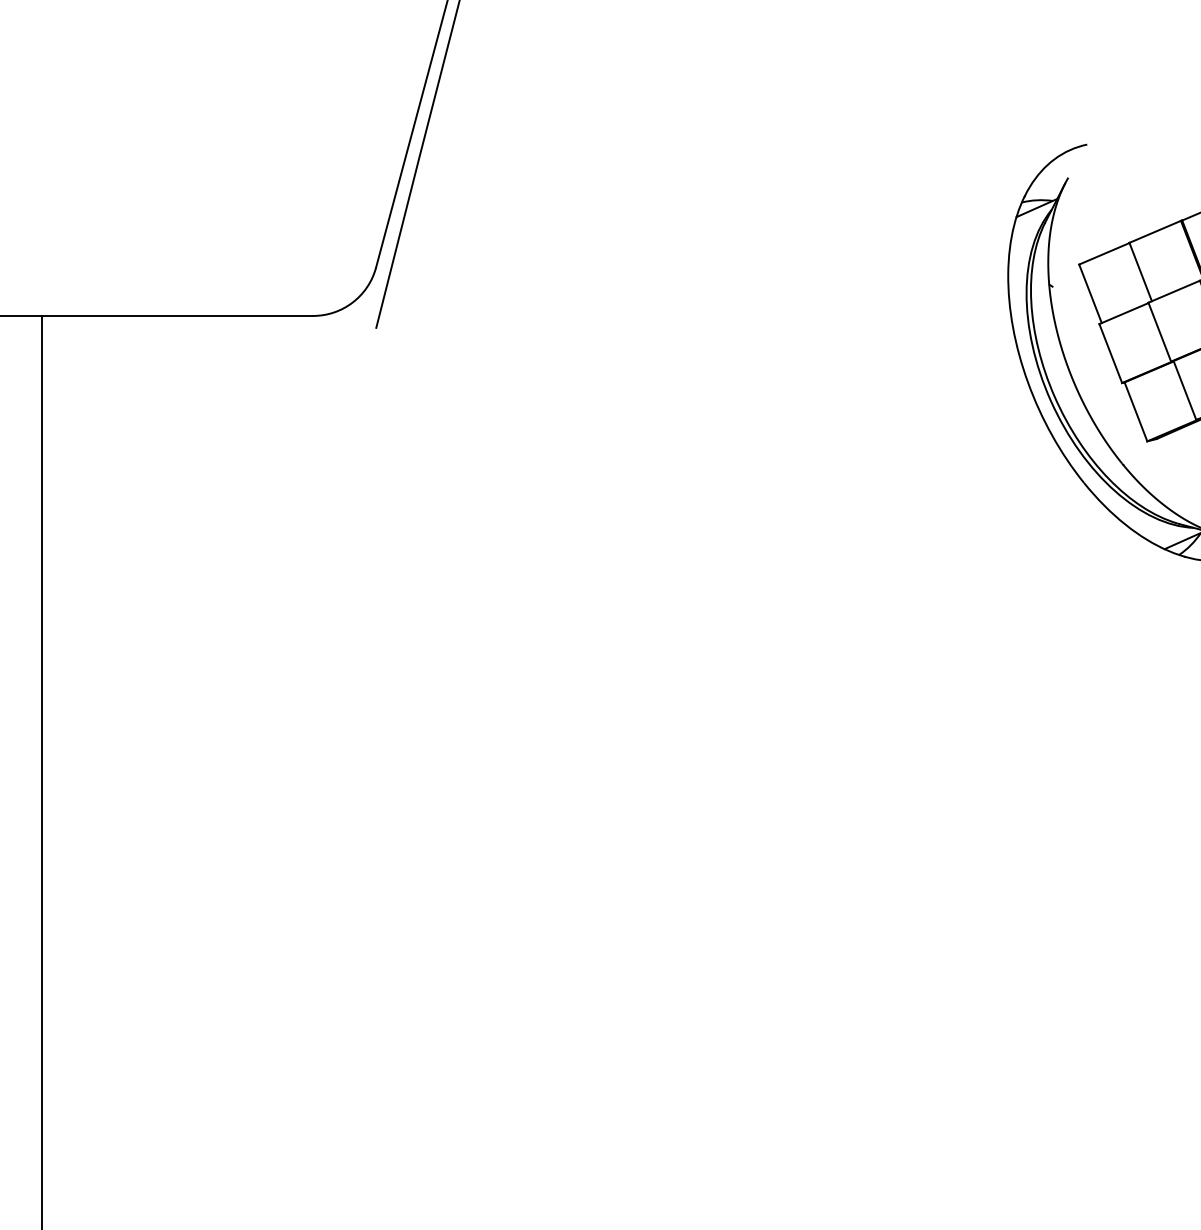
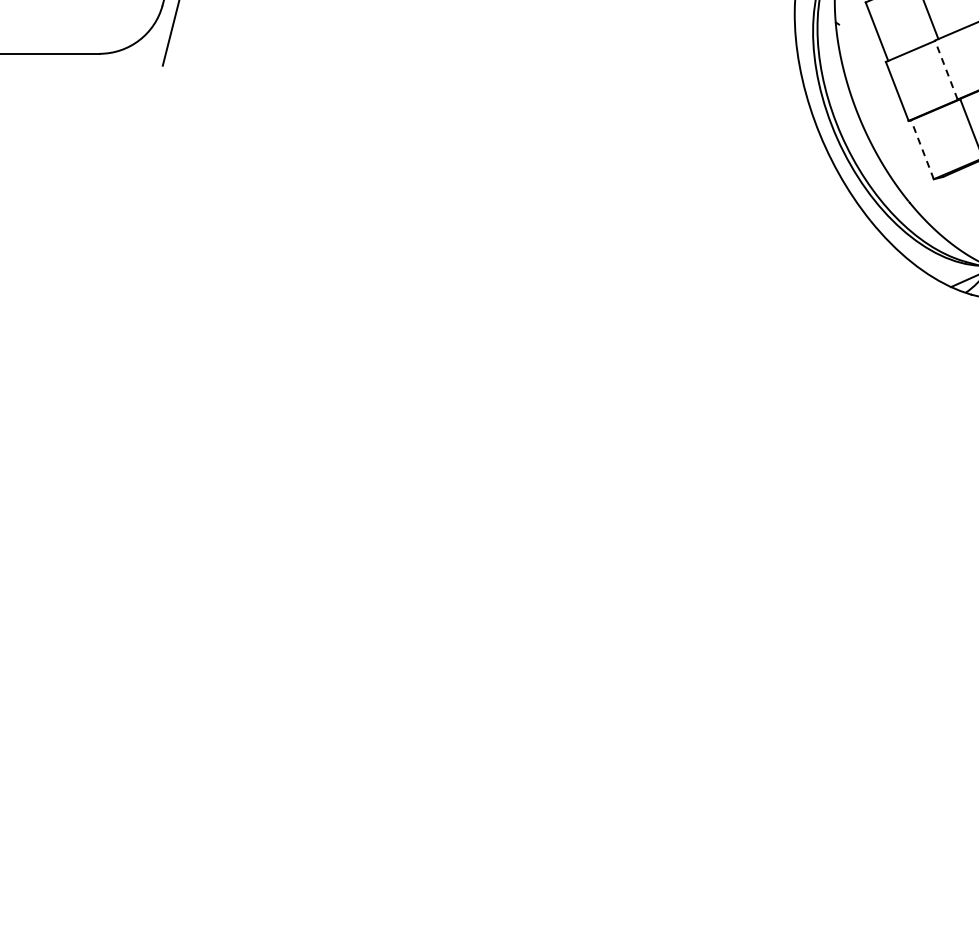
line: (1159, 332) -> (946, 70), solid -> dashed
line: (1135, 411) -> (922, 149), solid -> dashed

